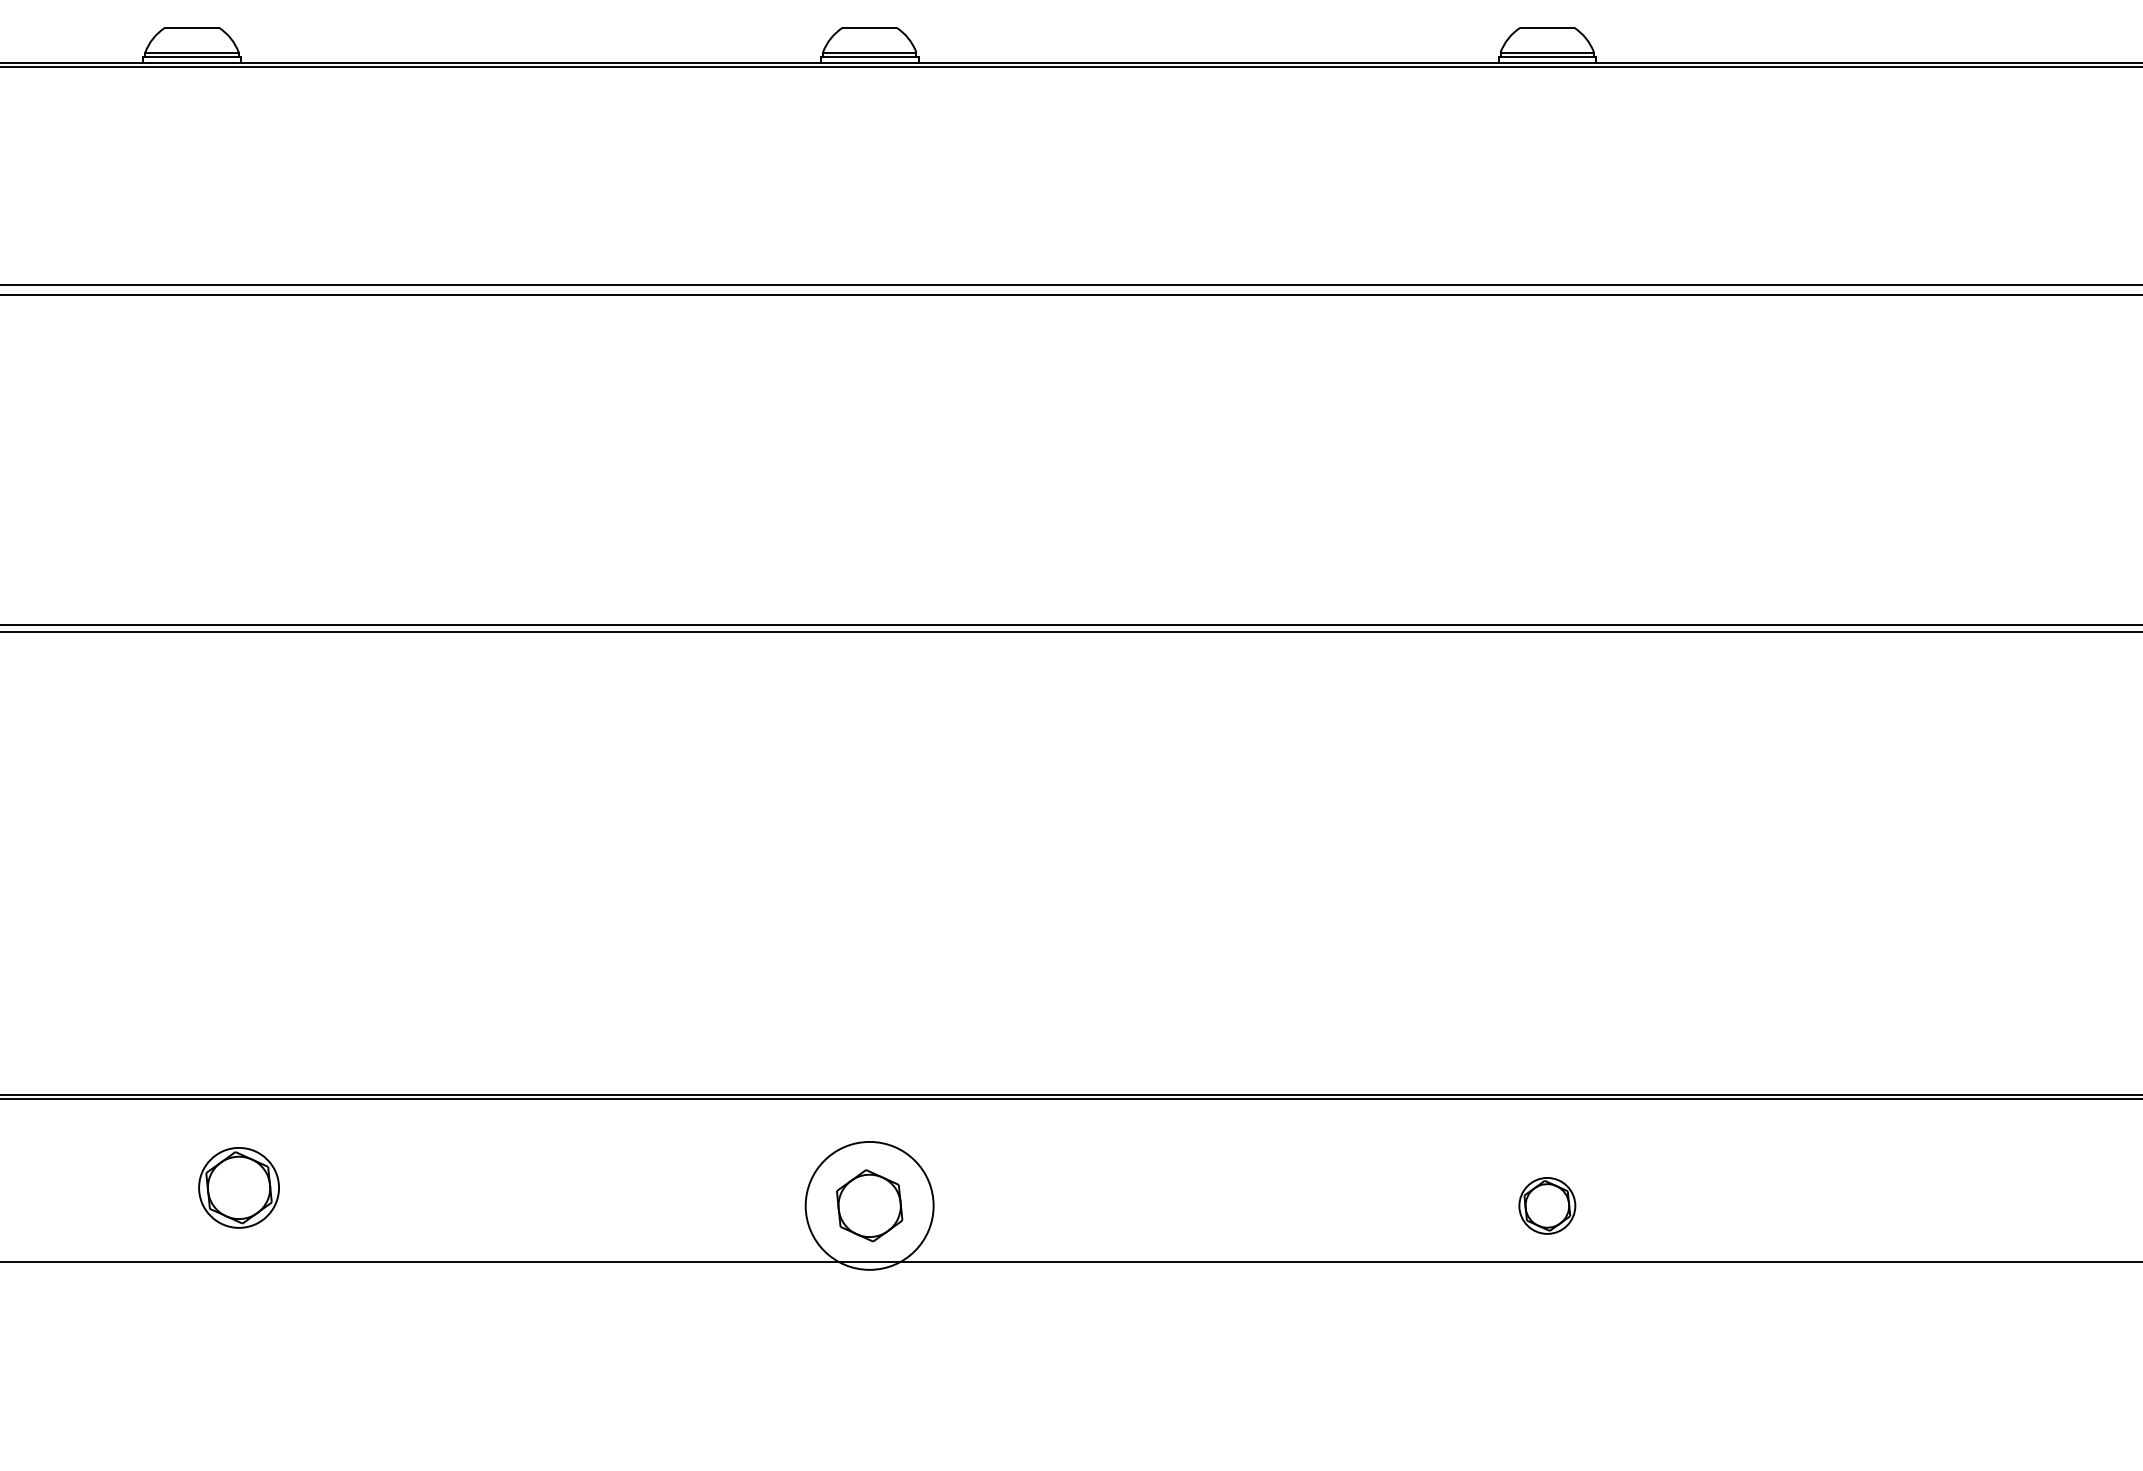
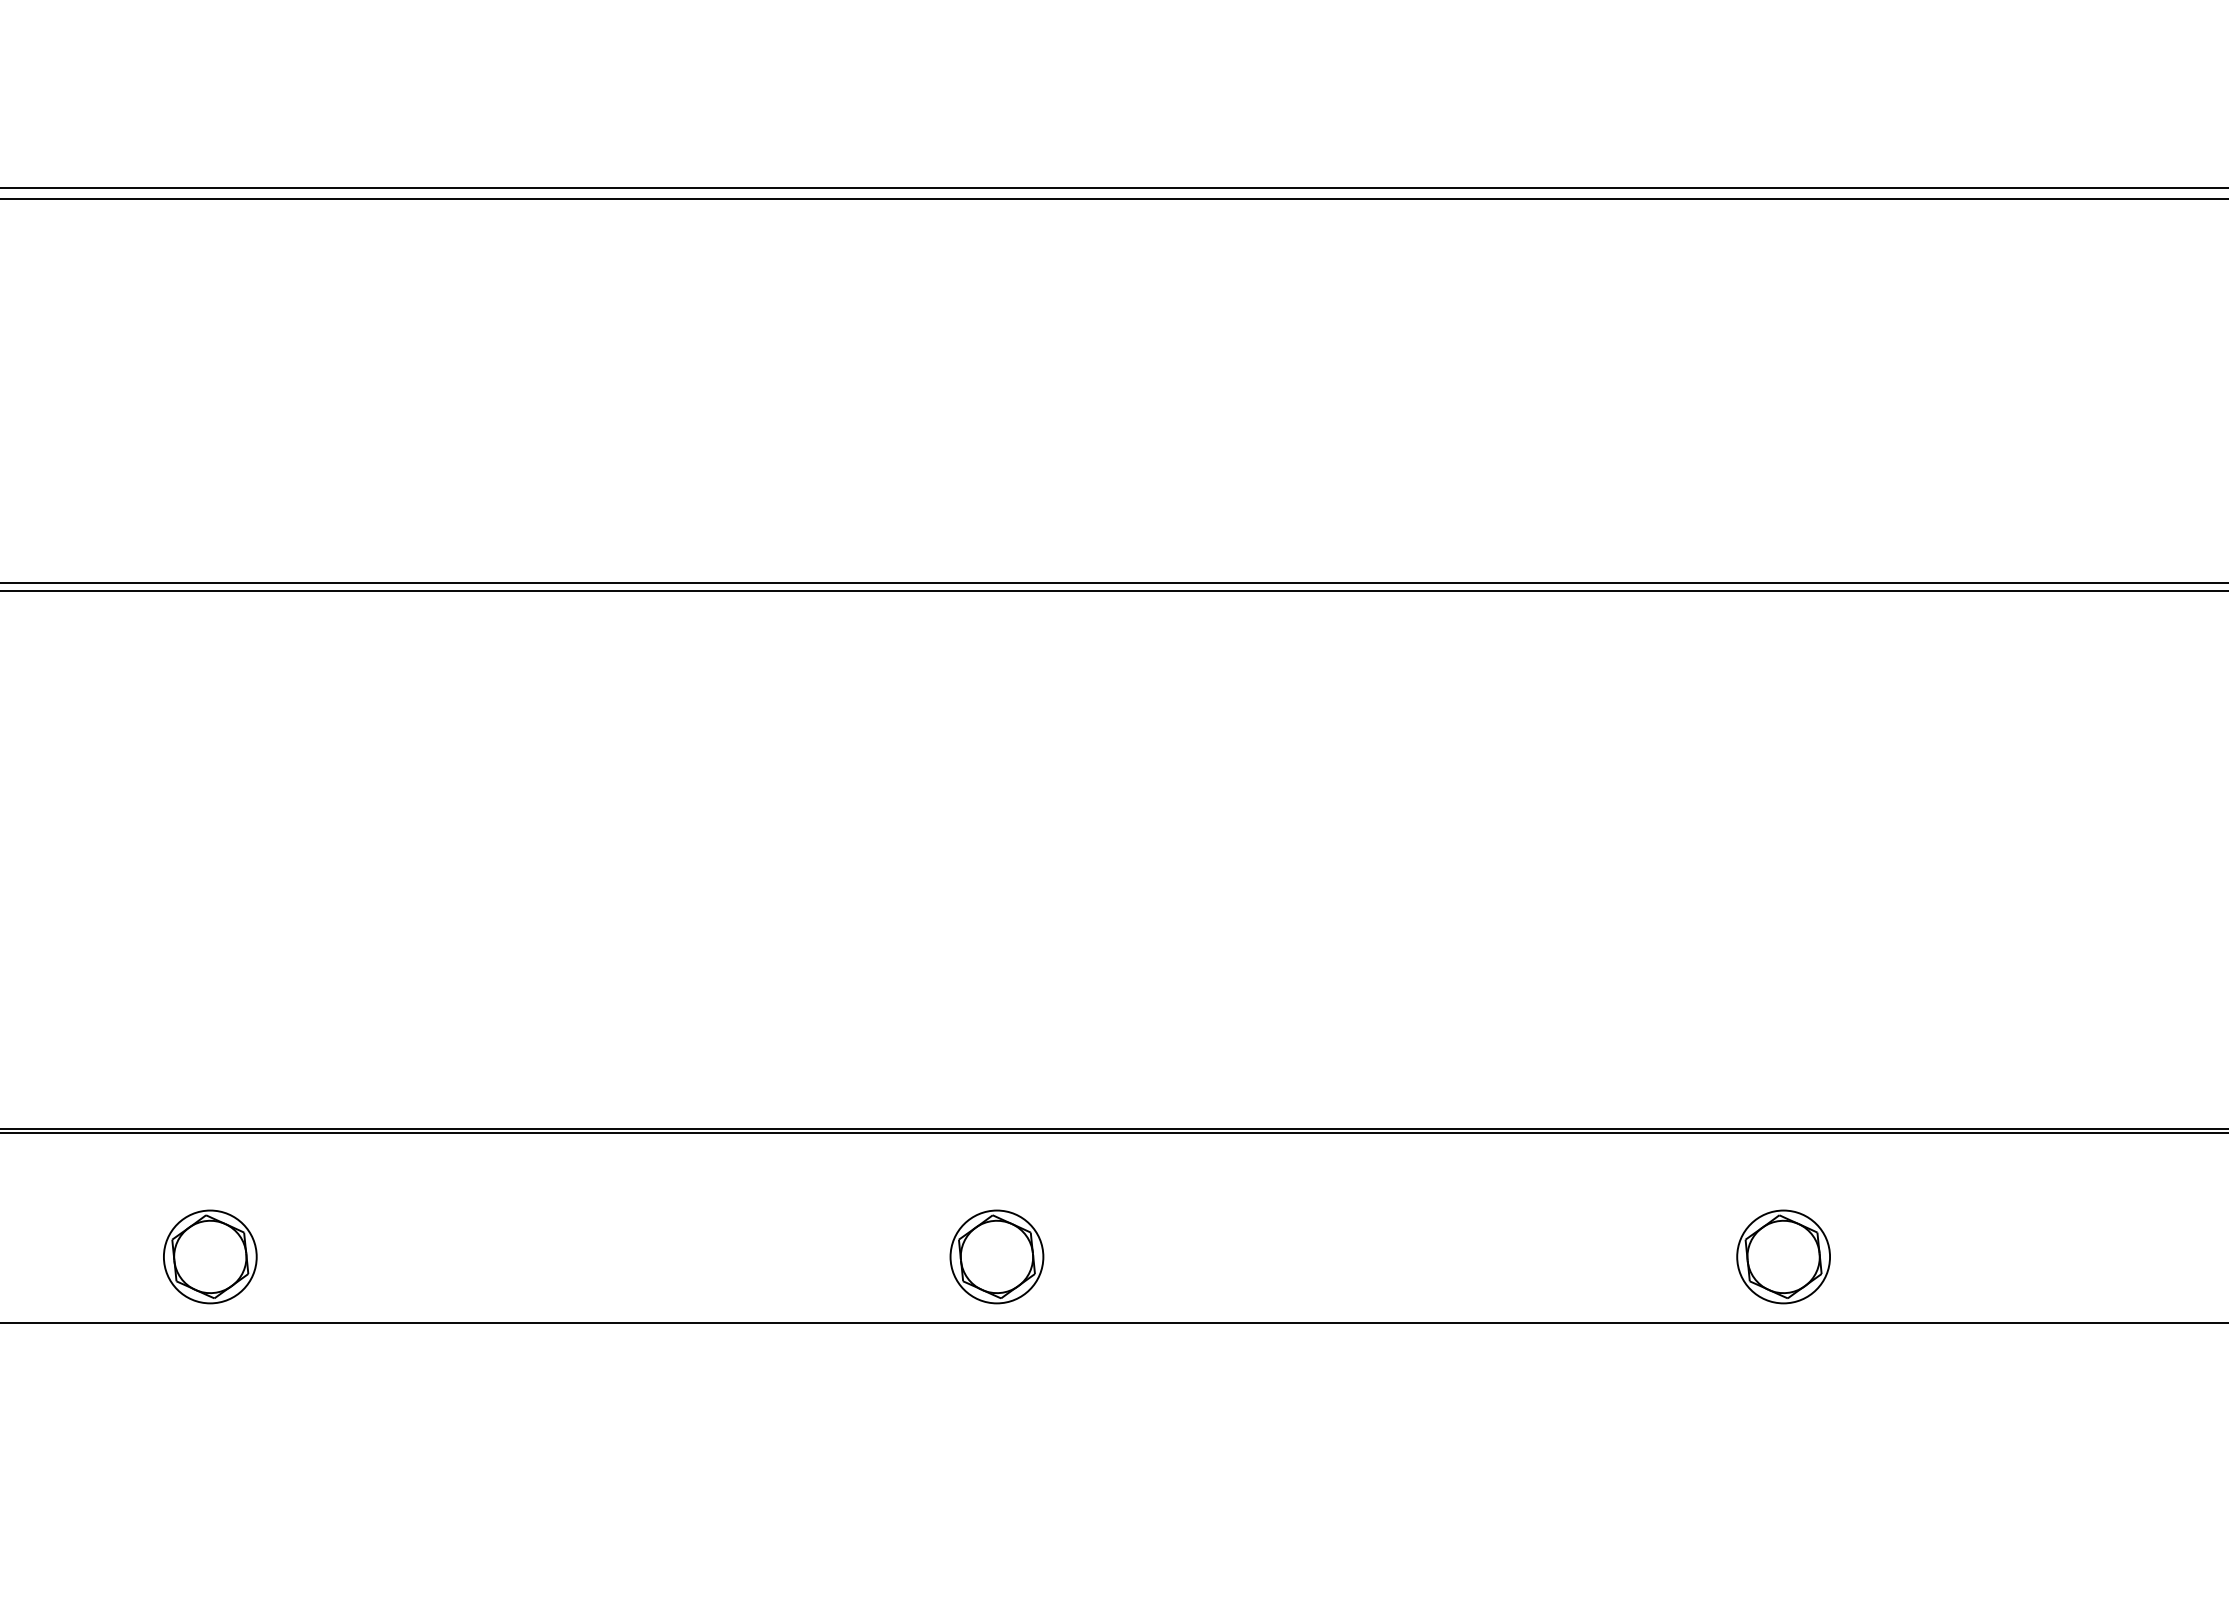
part: (238, 1187) -> (209, 1256), moved
circle: (869, 1205) -> (996, 1256), size x0.62
part: (1547, 1205) -> (1783, 1256), size x1.43

